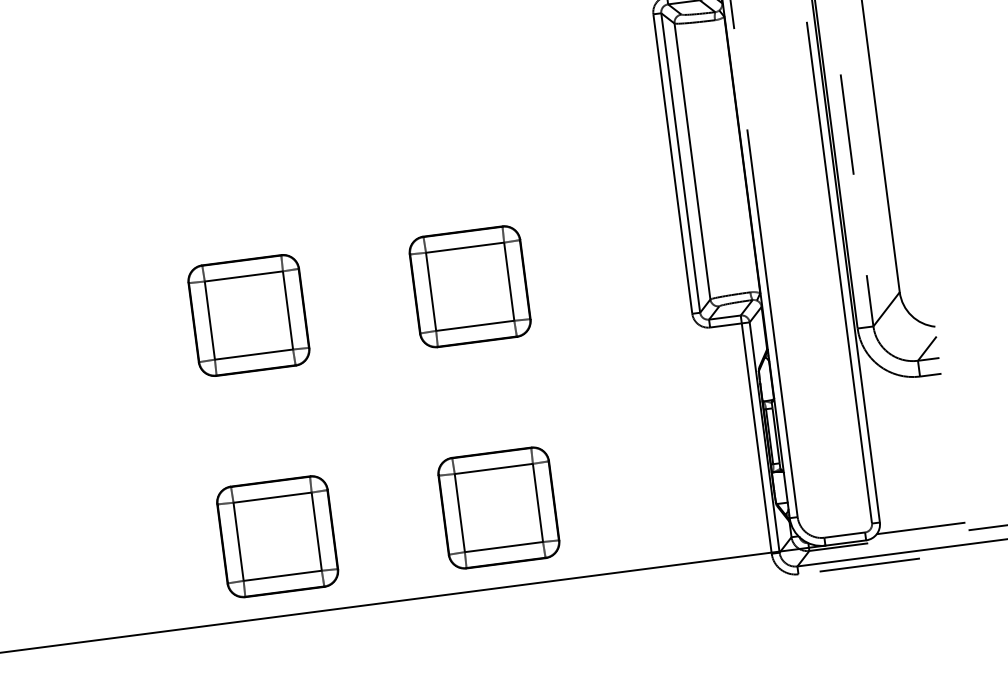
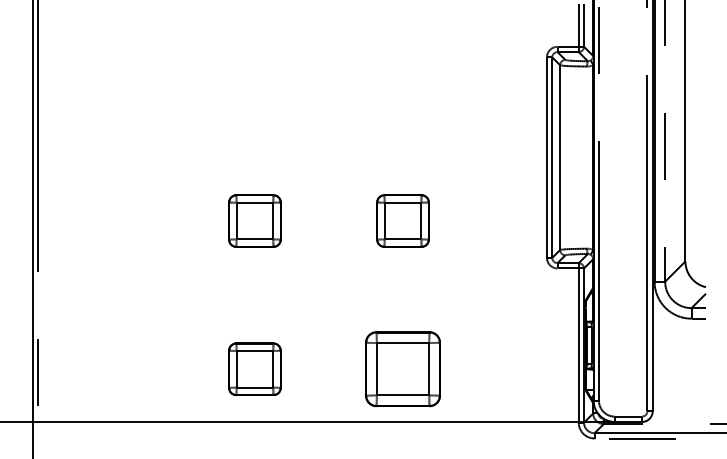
part: (469, 285) -> (402, 220), size x0.7
part: (248, 314) -> (254, 220), size x0.7
line: (919, 528) -> (678, 418), removed
part: (277, 537) -> (254, 369), size x0.7

